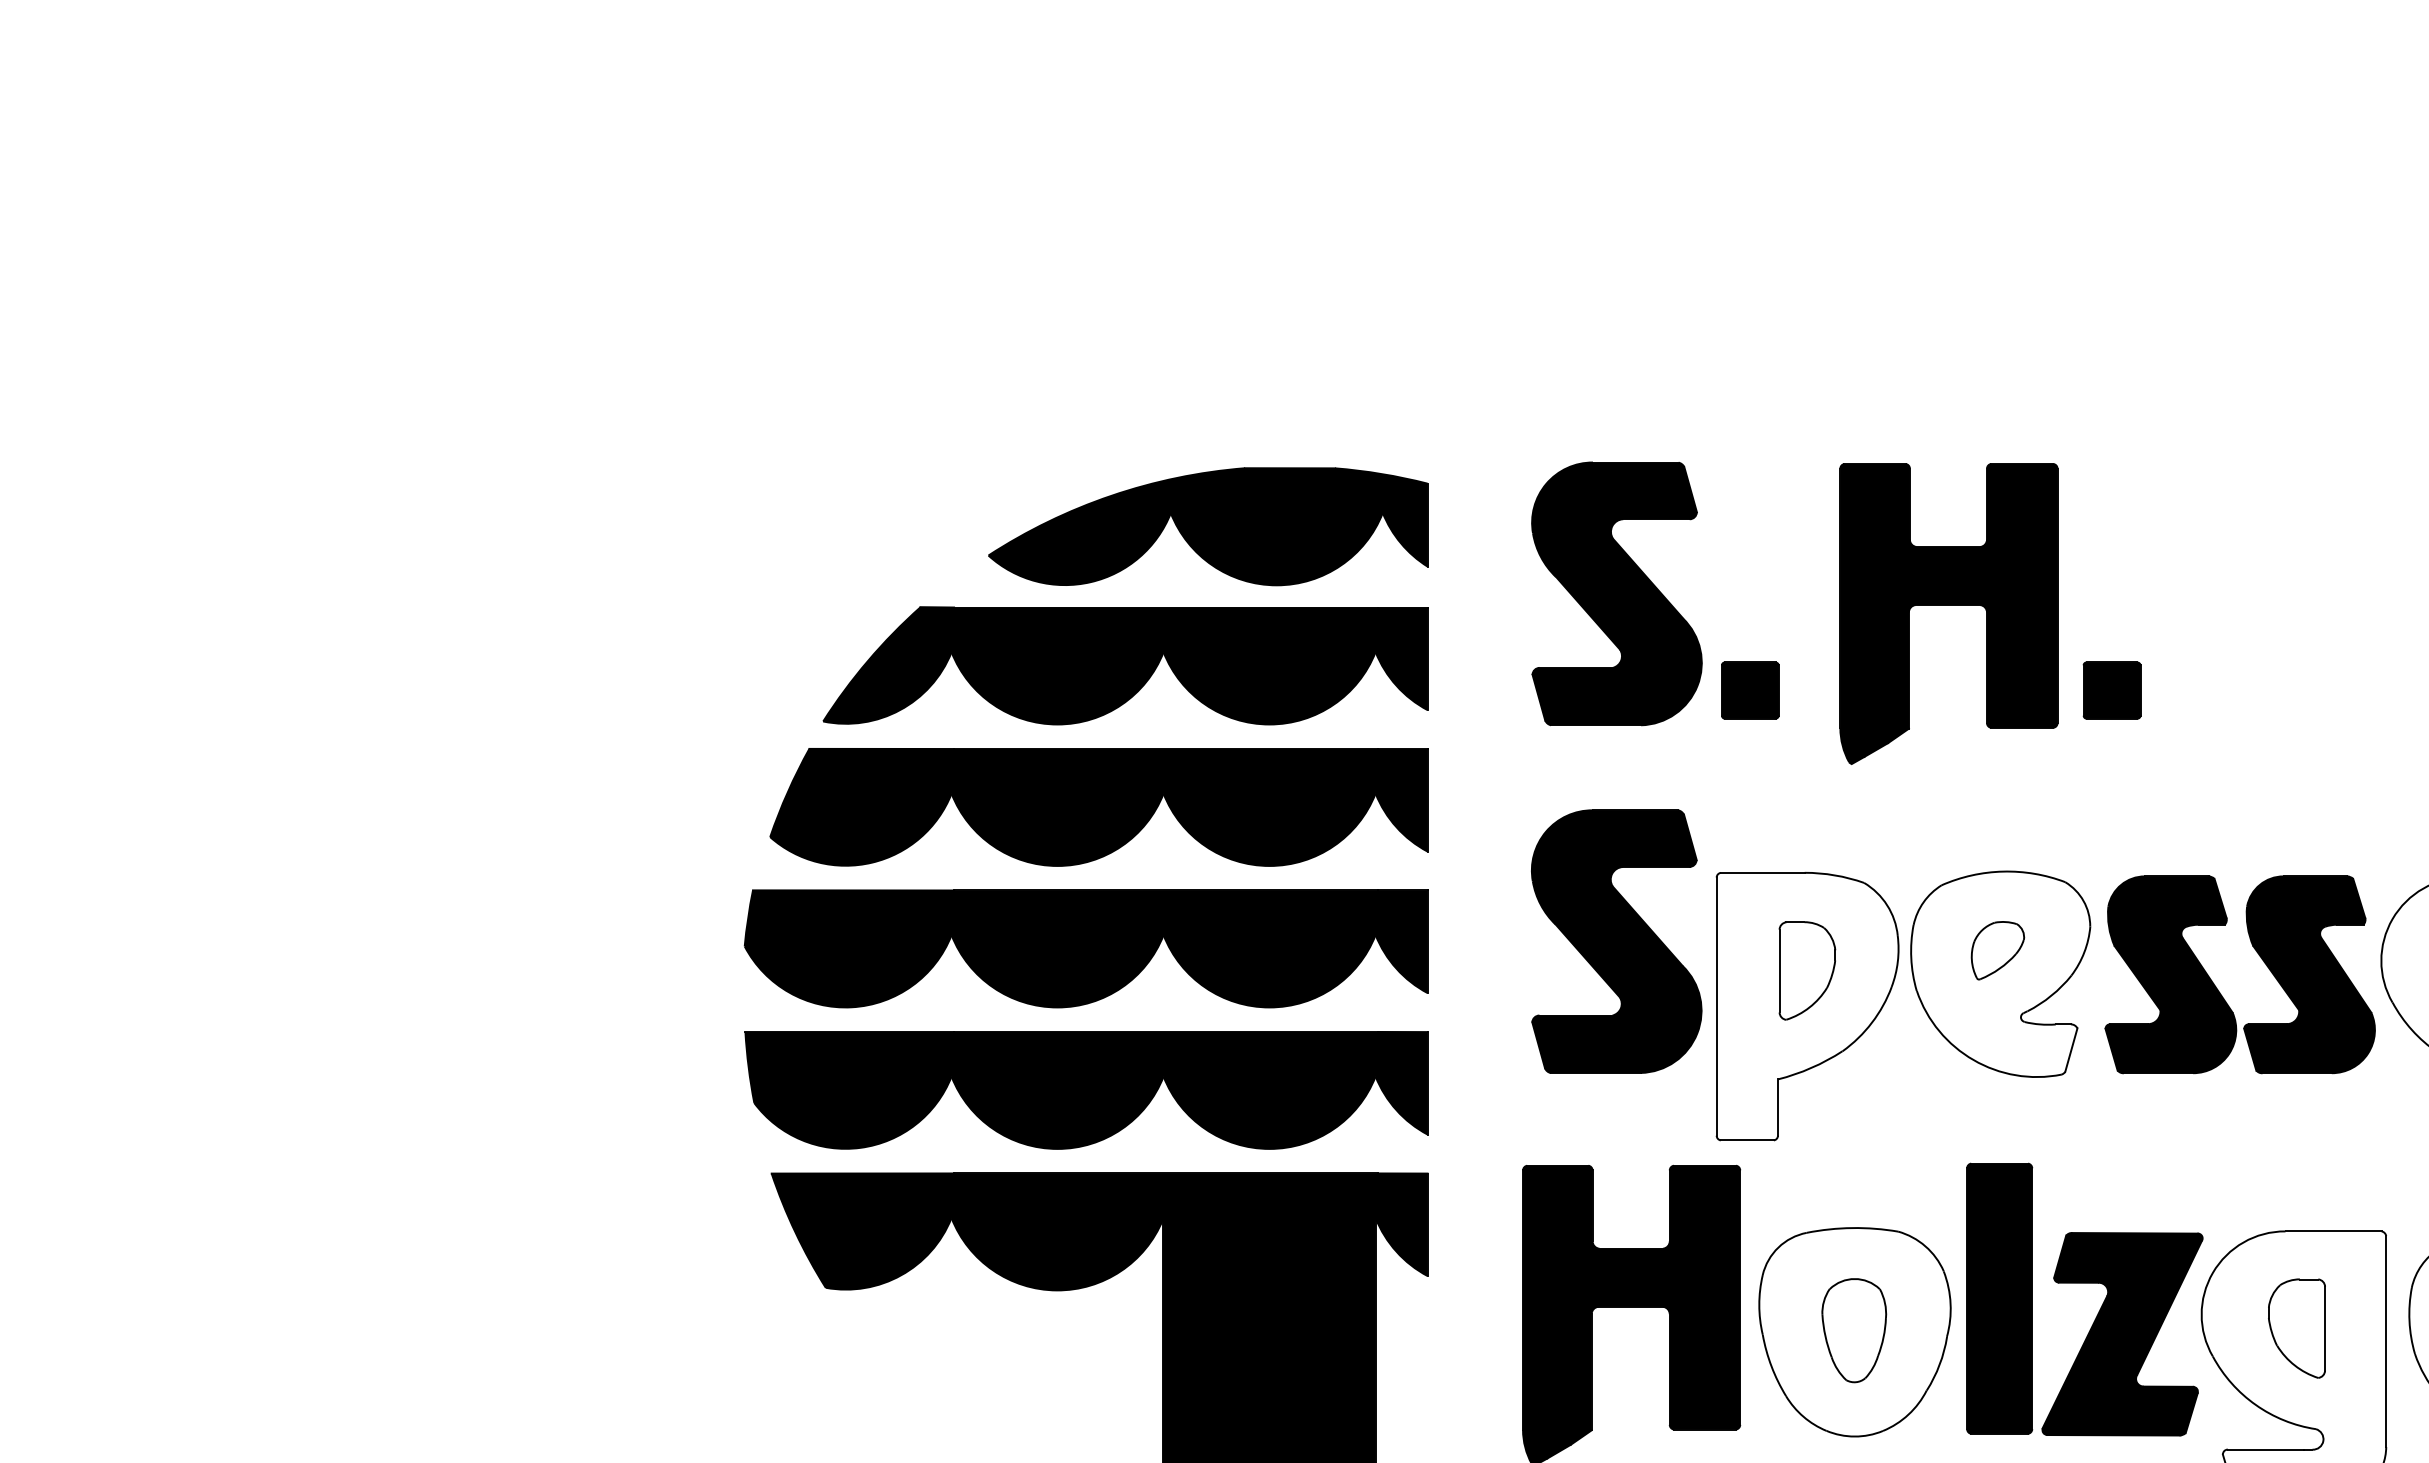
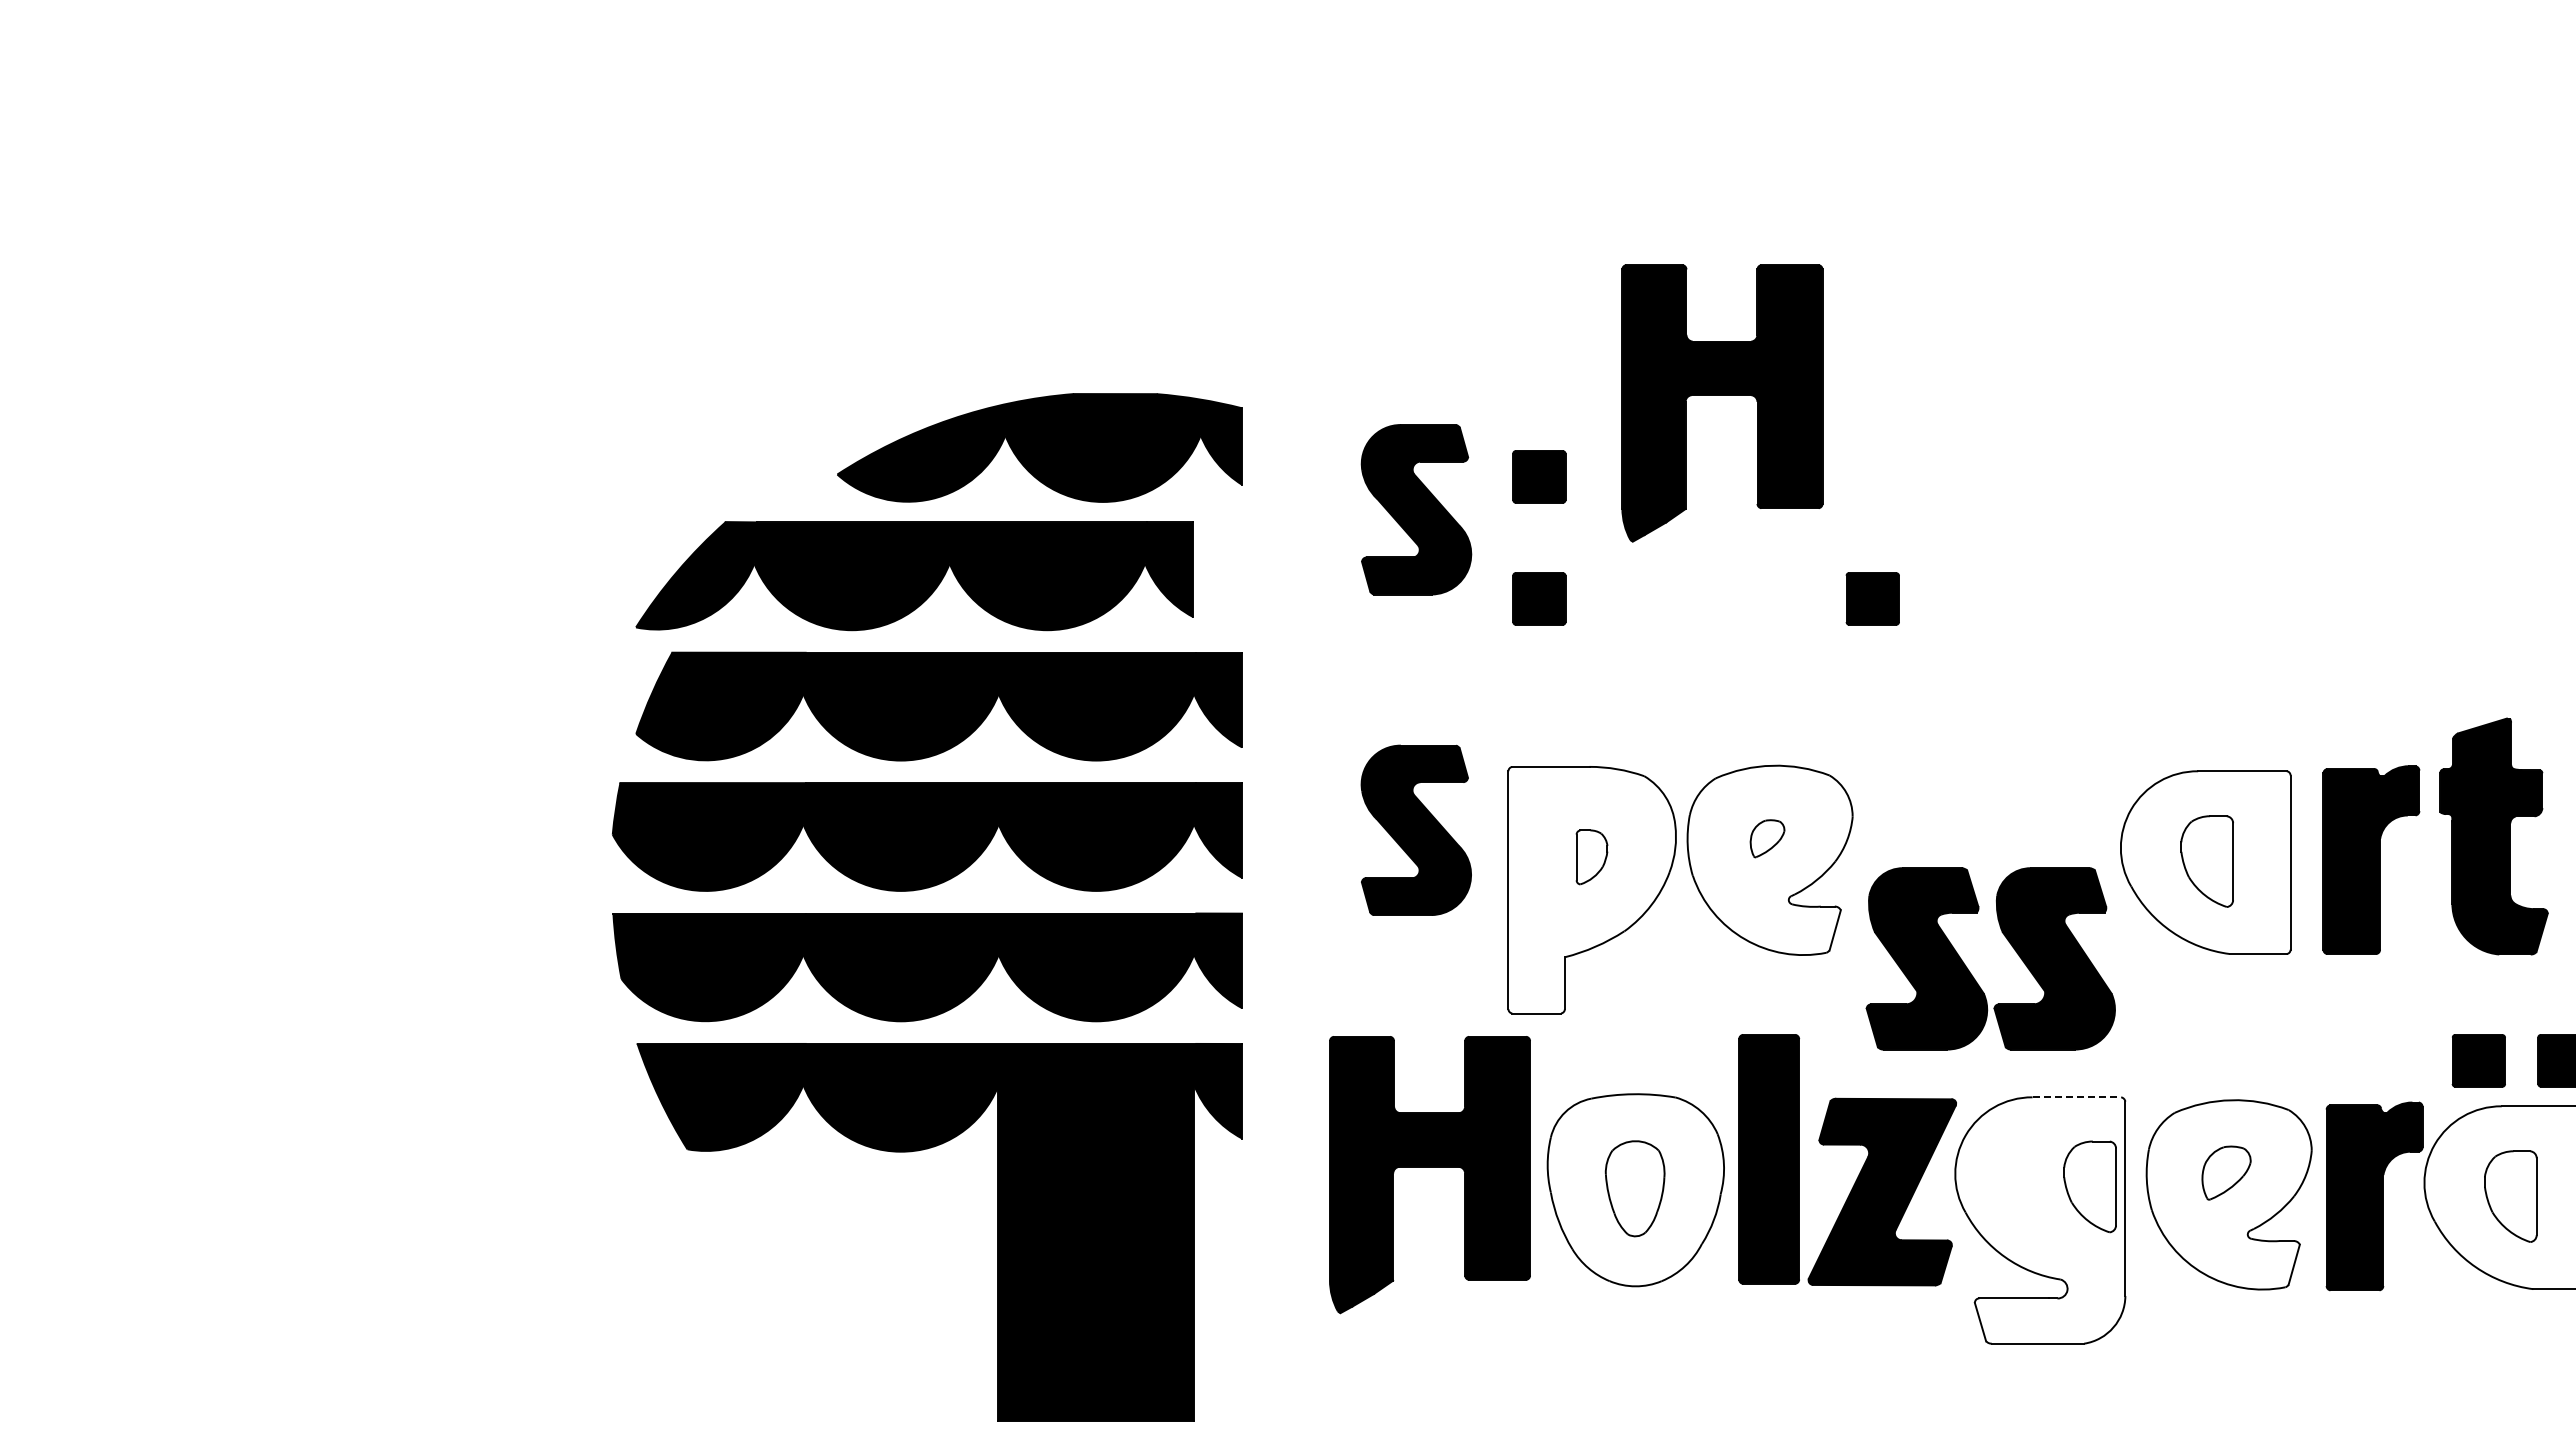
part: (1750, 557) -> (1539, 476), added
part: (1616, 593) -> (1416, 509), size x0.7
part: (1949, 605) -> (1722, 395), moved
part: (1125, 666) -> (914, 576), moved
part: (1616, 941) -> (1416, 830), size x0.7
part: (1997, 950) -> (1767, 838), size x0.7
part: (1806, 971) -> (1591, 857), size x0.6
part: (2218, 988) -> (1970, 971), moved
line: (2334, 1231) -> (2077, 1097), solid -> dashed
part: (2296, 1328) -> (2089, 1186), moved

